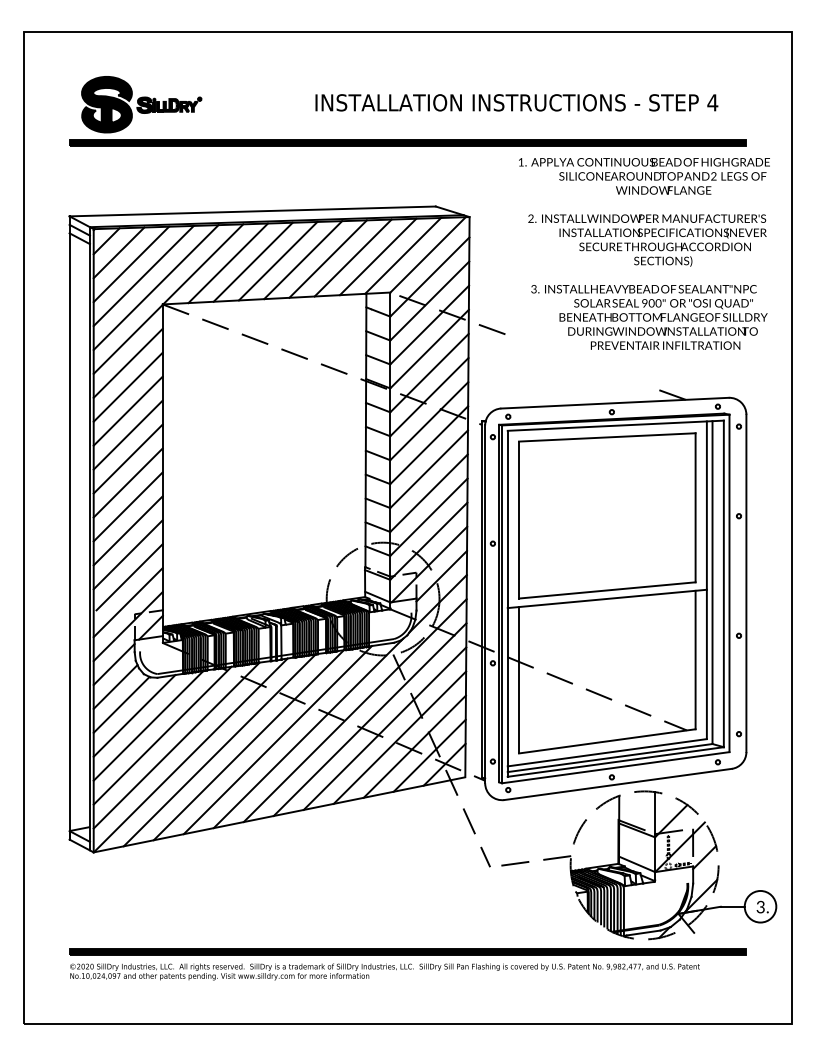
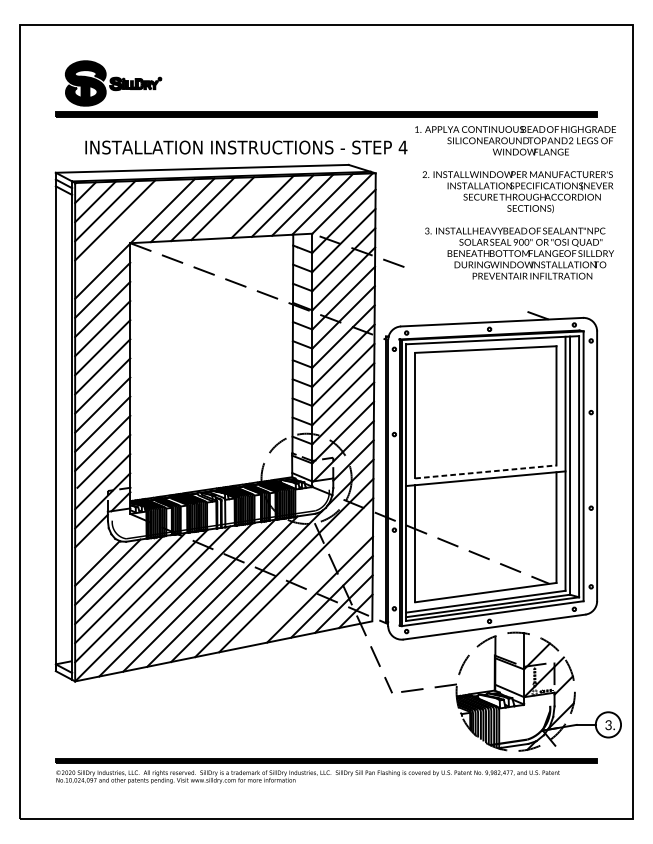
text: (516, 102) -> (246, 147), moved
line: (303, 260) -> (242, 208), removed
line: (155, 287) -> (124, 229), removed
line: (607, 590) -> (486, 471), solid -> dashed
line: (115, 686) -> (92, 548), removed
line: (384, 728) -> (307, 582), removed

